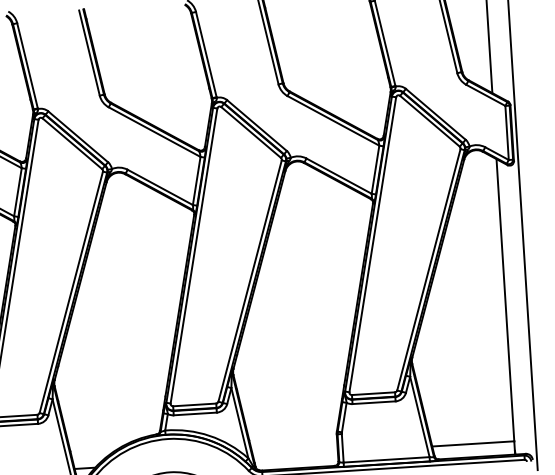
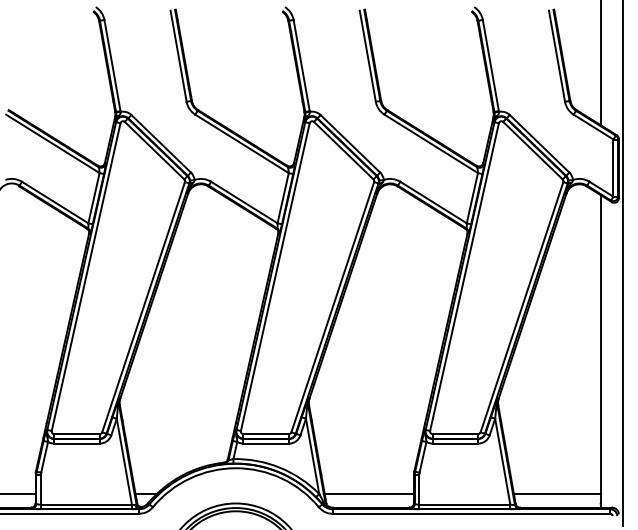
line: (295, 454) -> (369, 493), added

